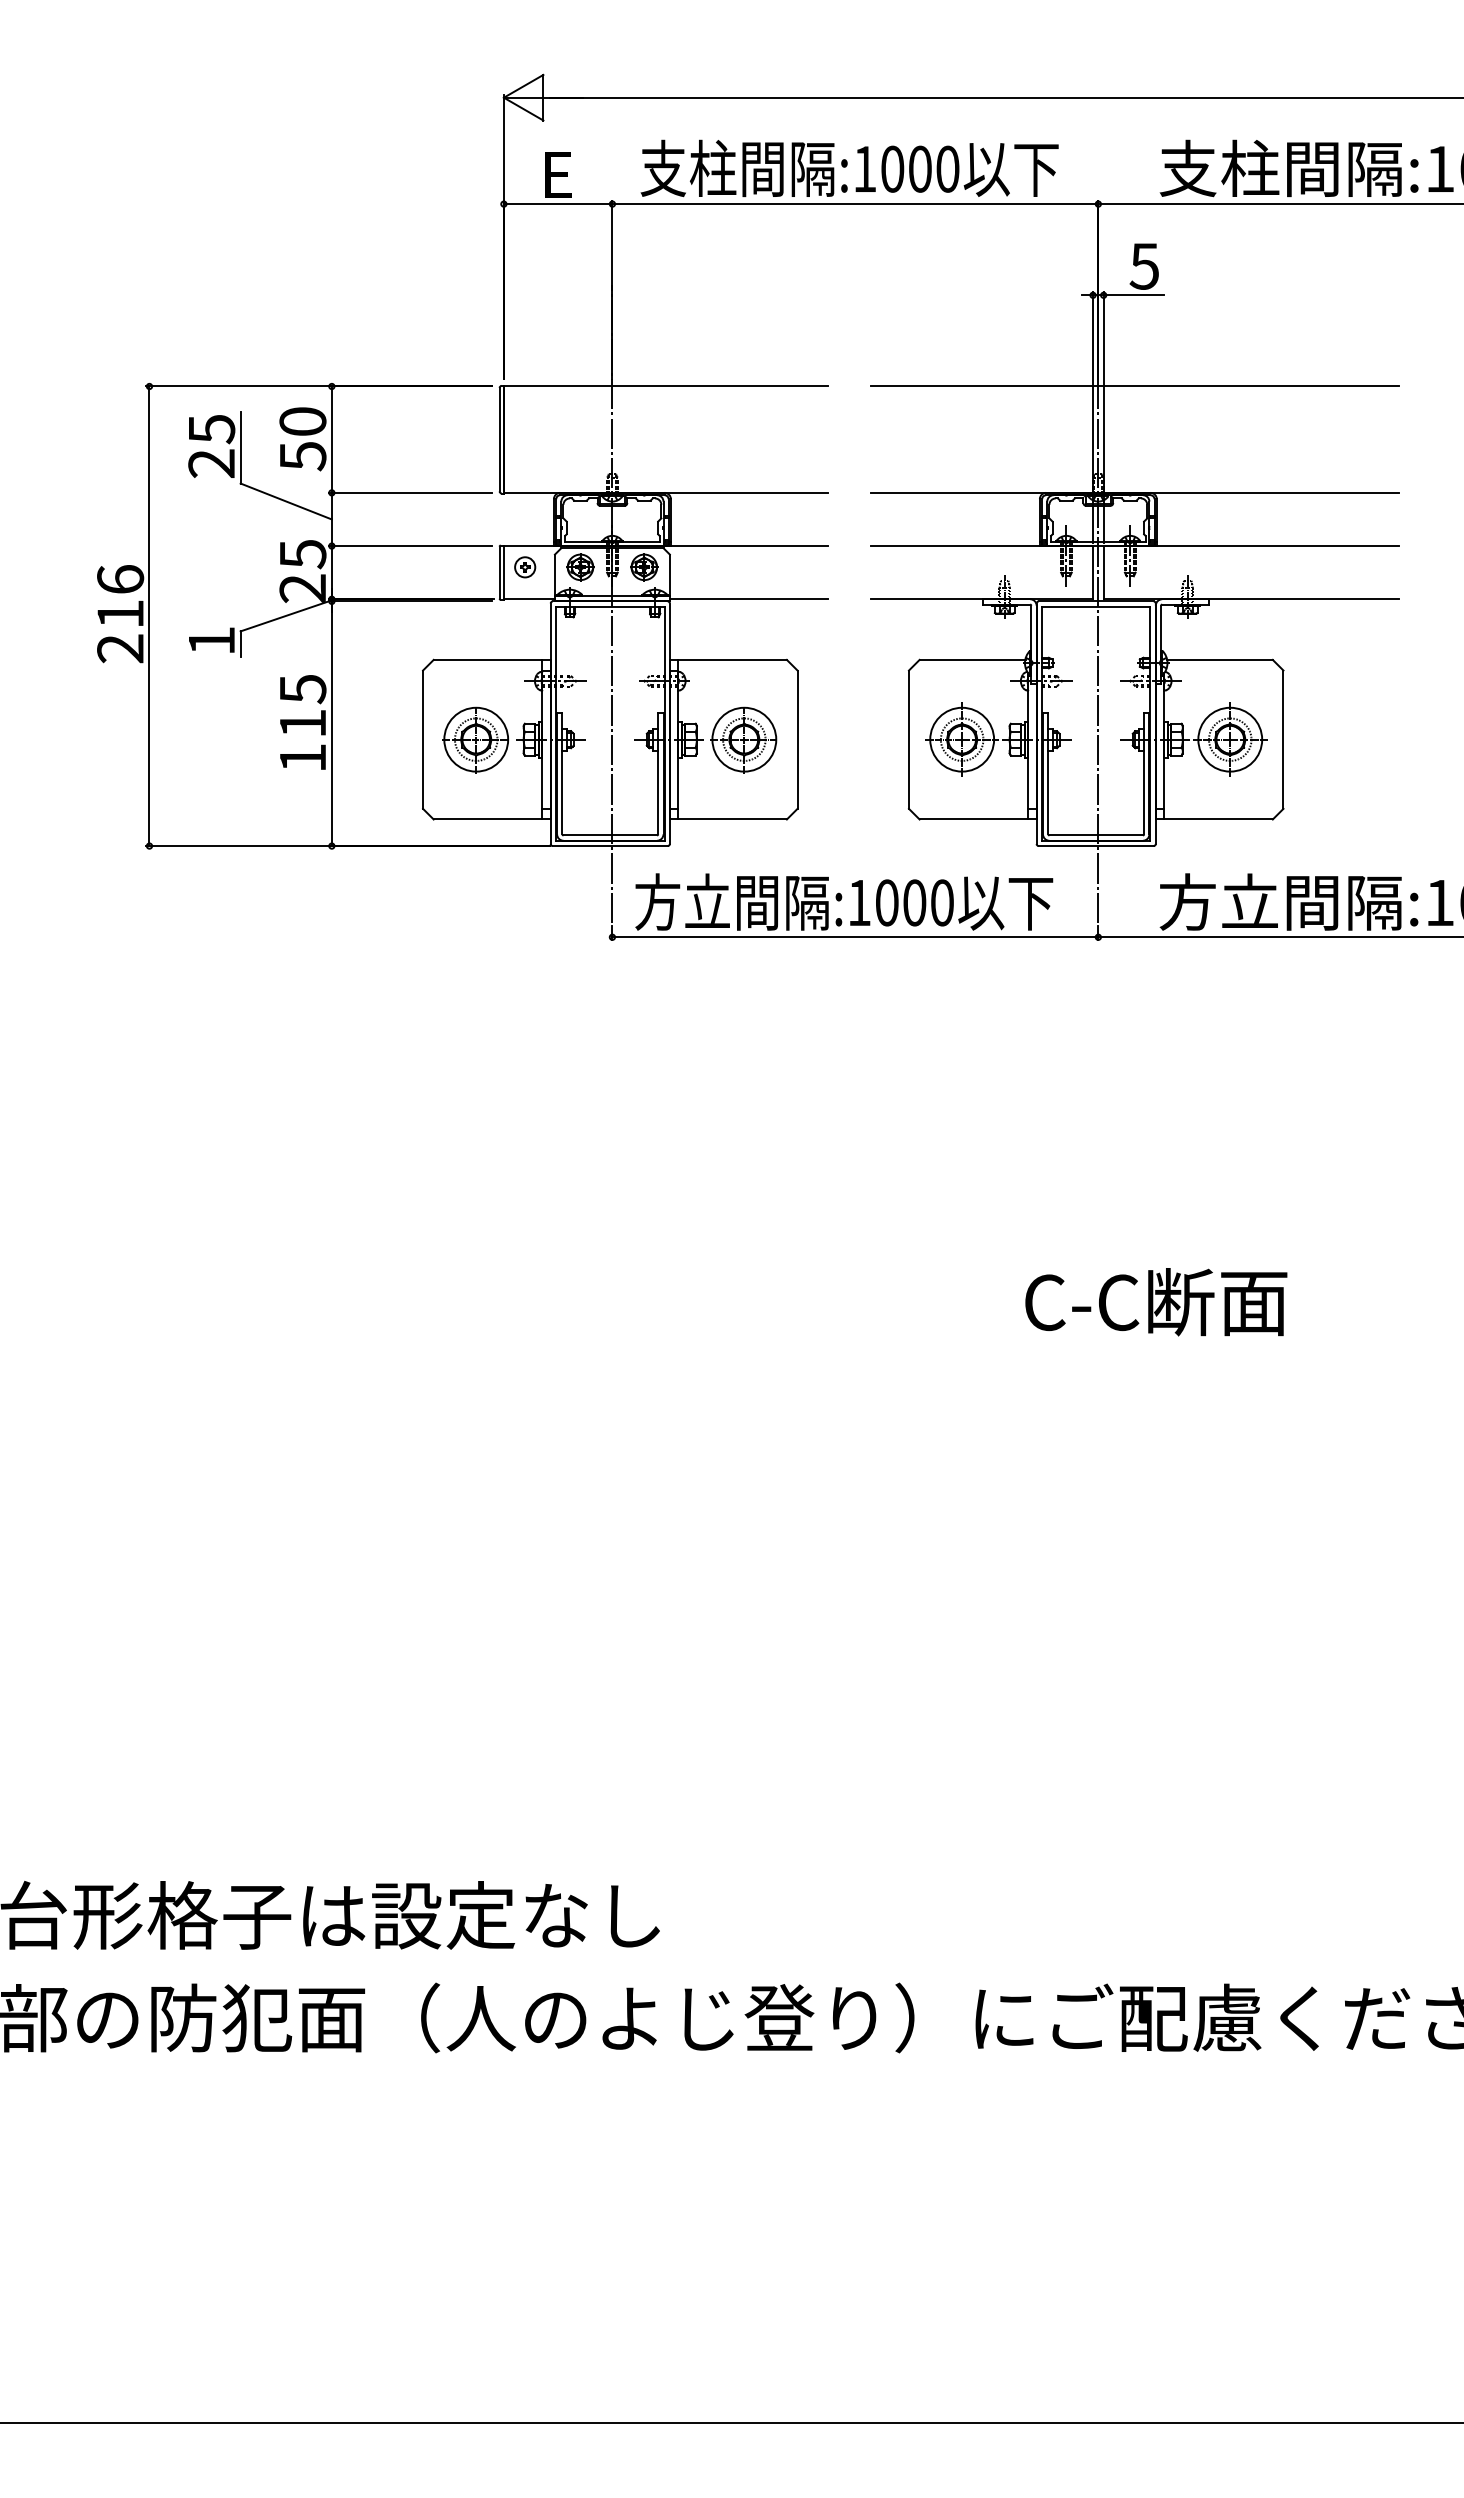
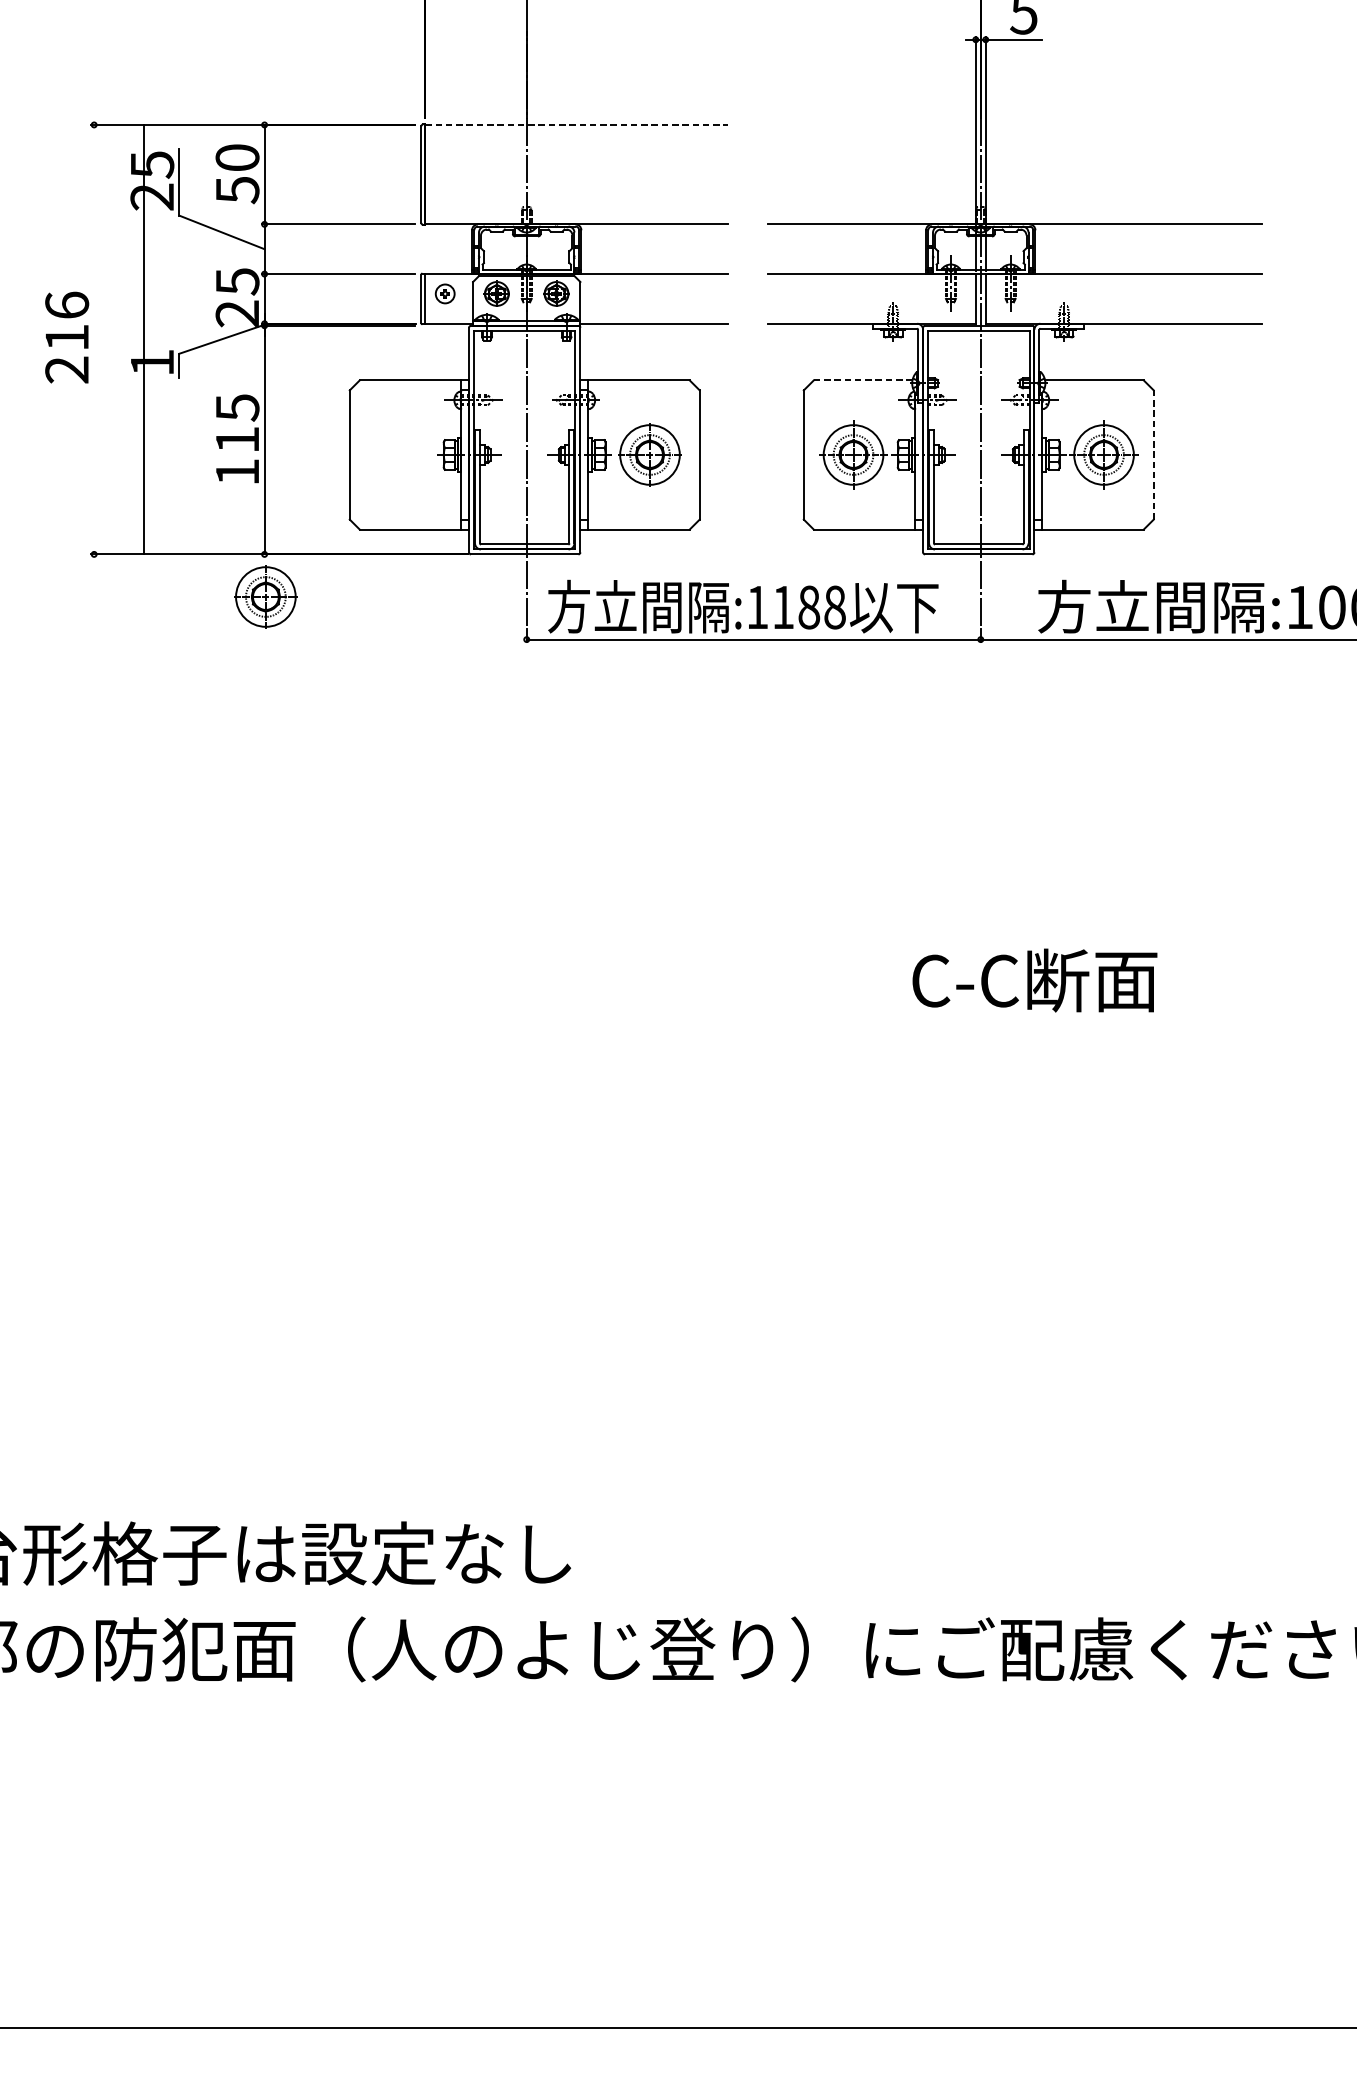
line: (666, 386) -> (577, 124), solid -> dashed
line: (1134, 386) -> (1014, 124), removed
line: (149, 616) -> (143, 339), moved
line: (973, 659) -> (864, 380), solid -> dashed
part: (475, 739) -> (265, 596), moved
line: (1283, 739) -> (1153, 454), solid -> dashed
text: (914, 902) -> (808, 607), :1000 -> :1188

